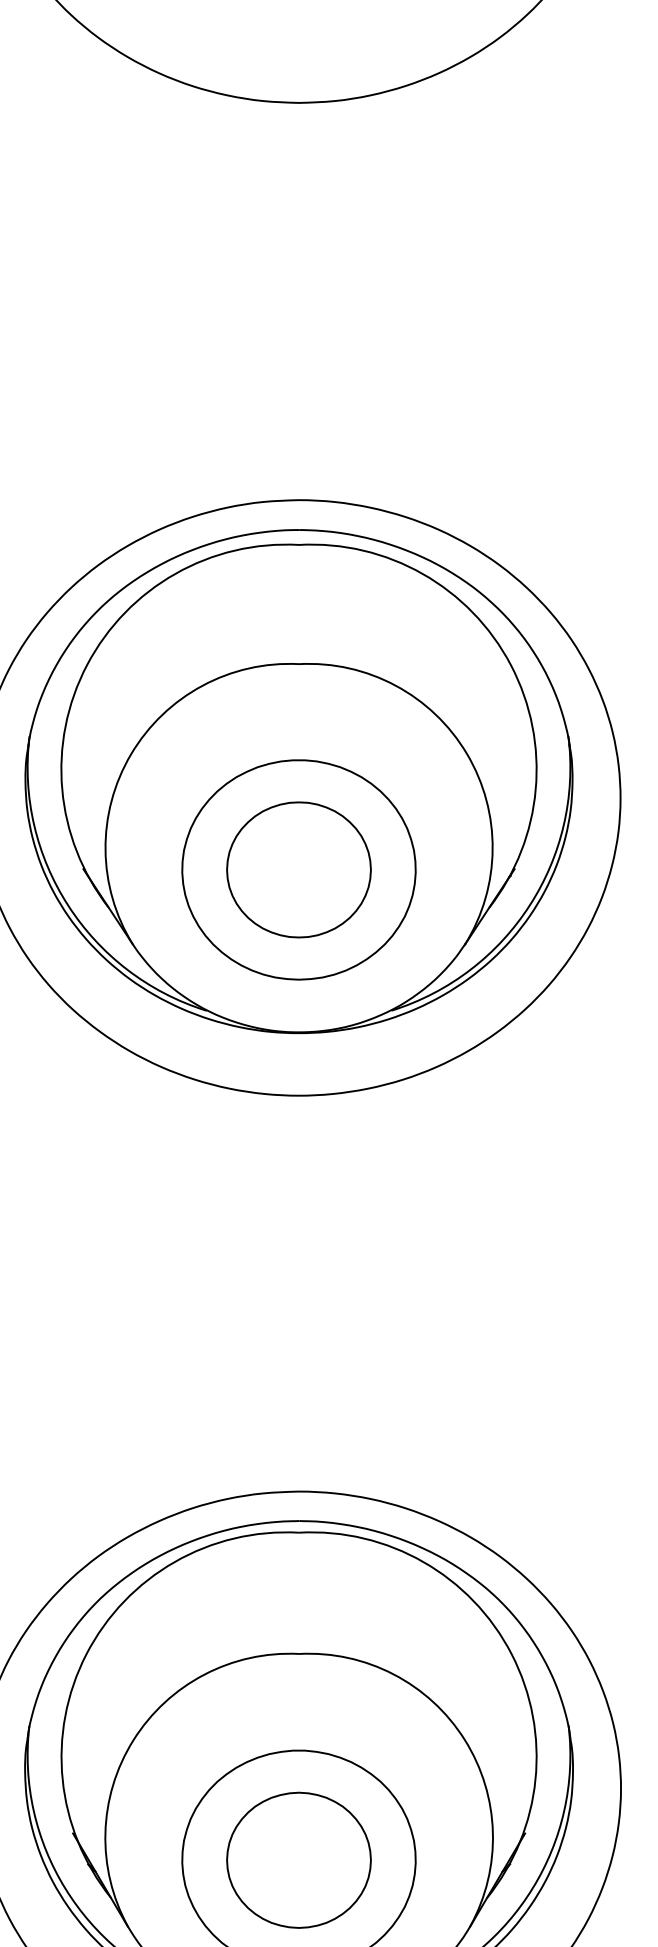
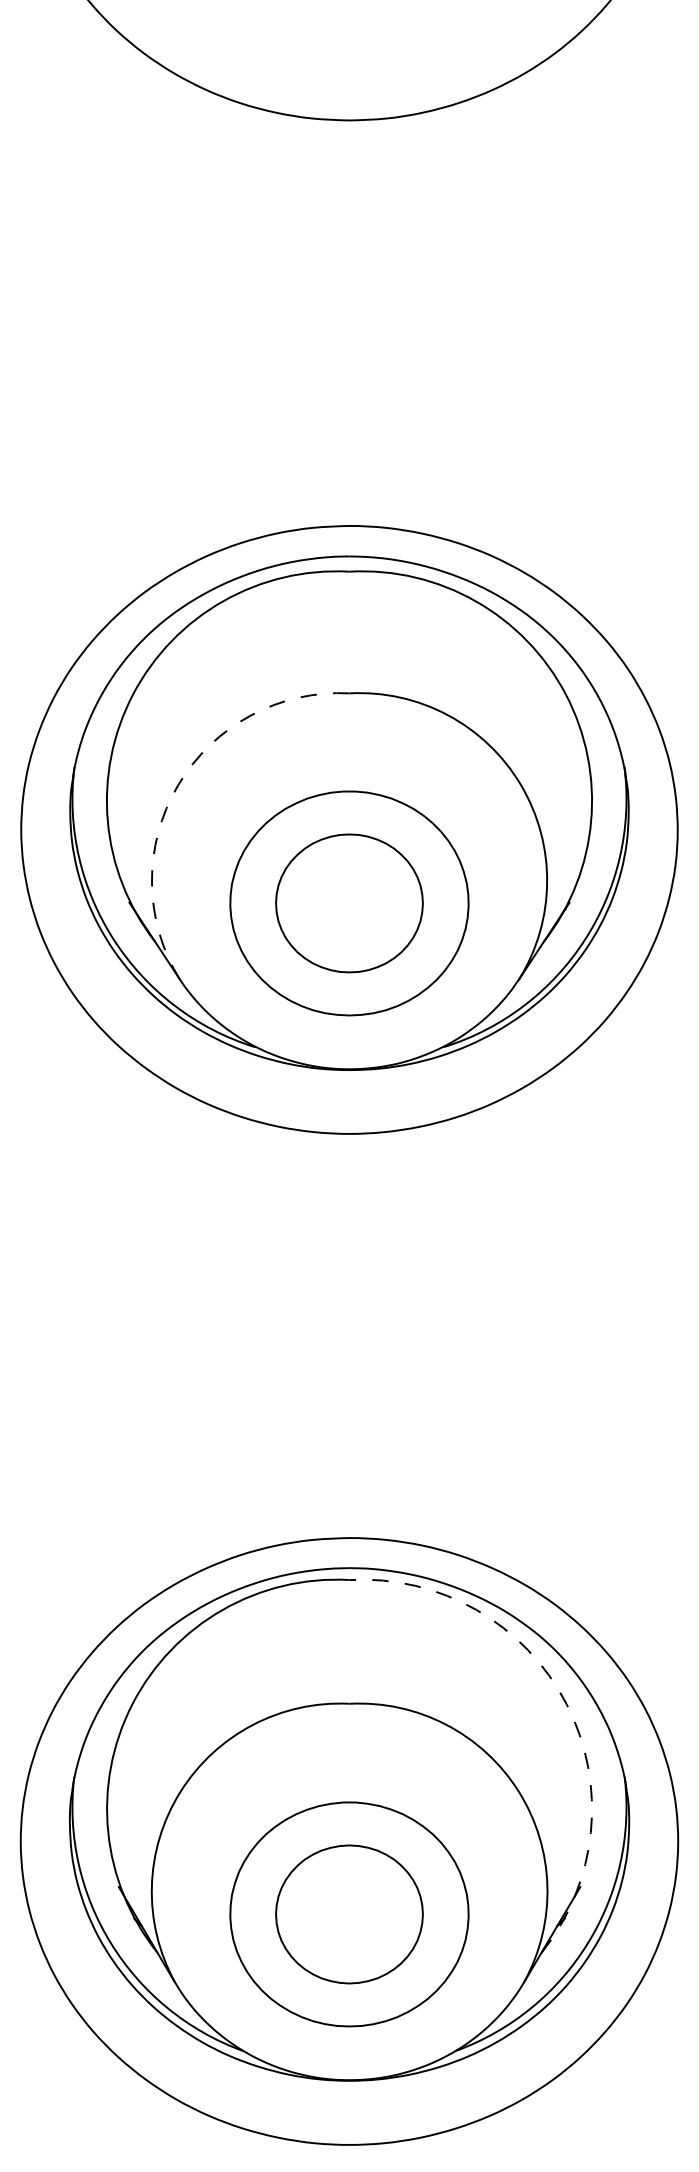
arc: (131, 754) -> (178, 785), solid -> dashed
arc: (511, 1654) -> (566, 1704), solid -> dashed

